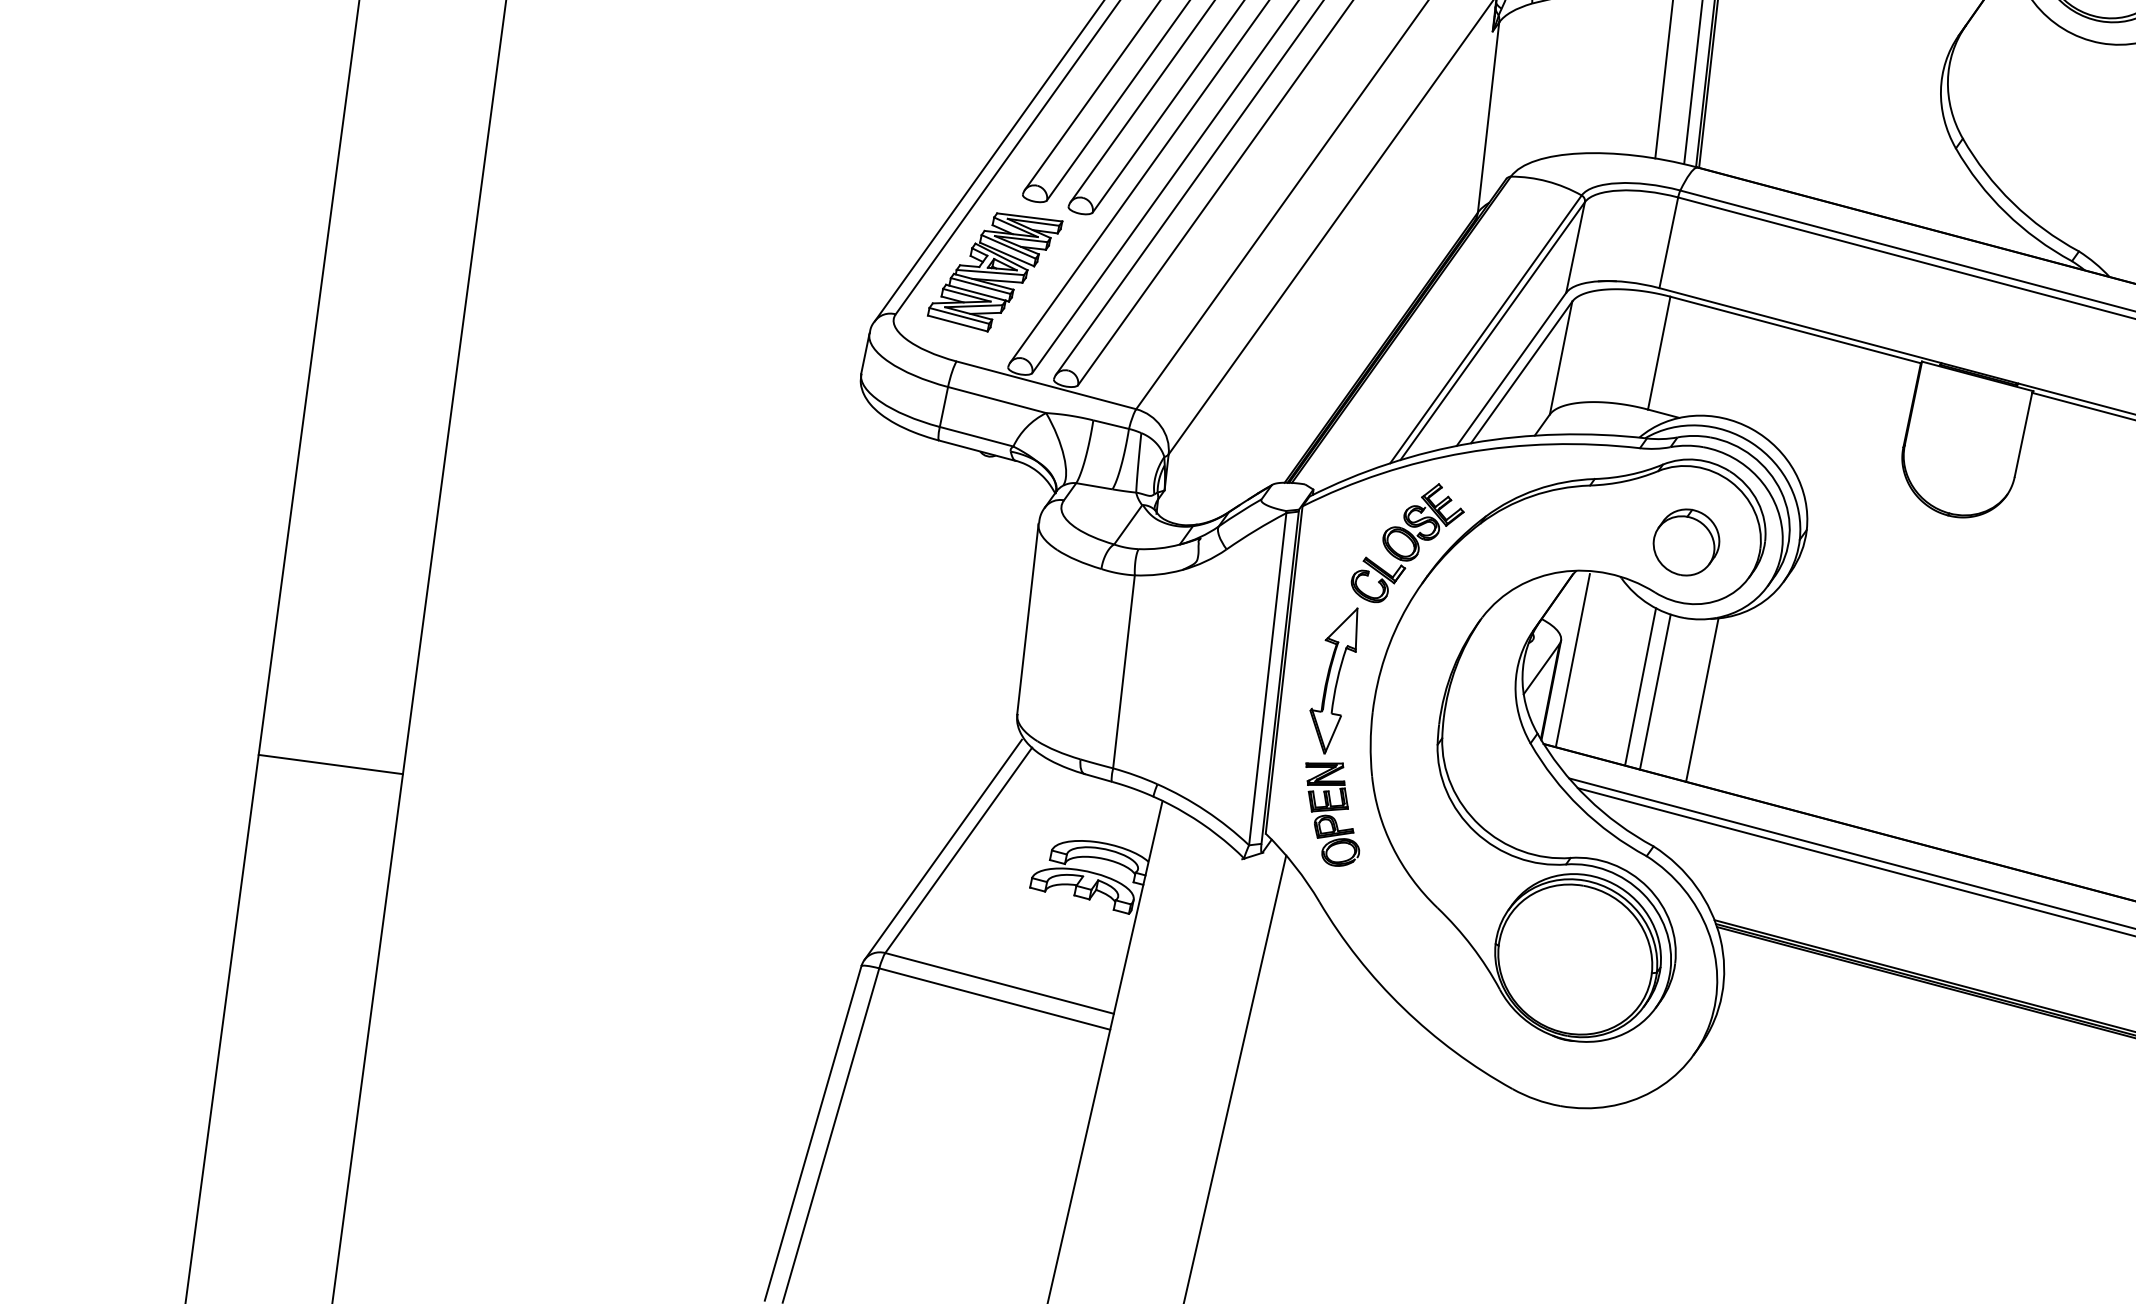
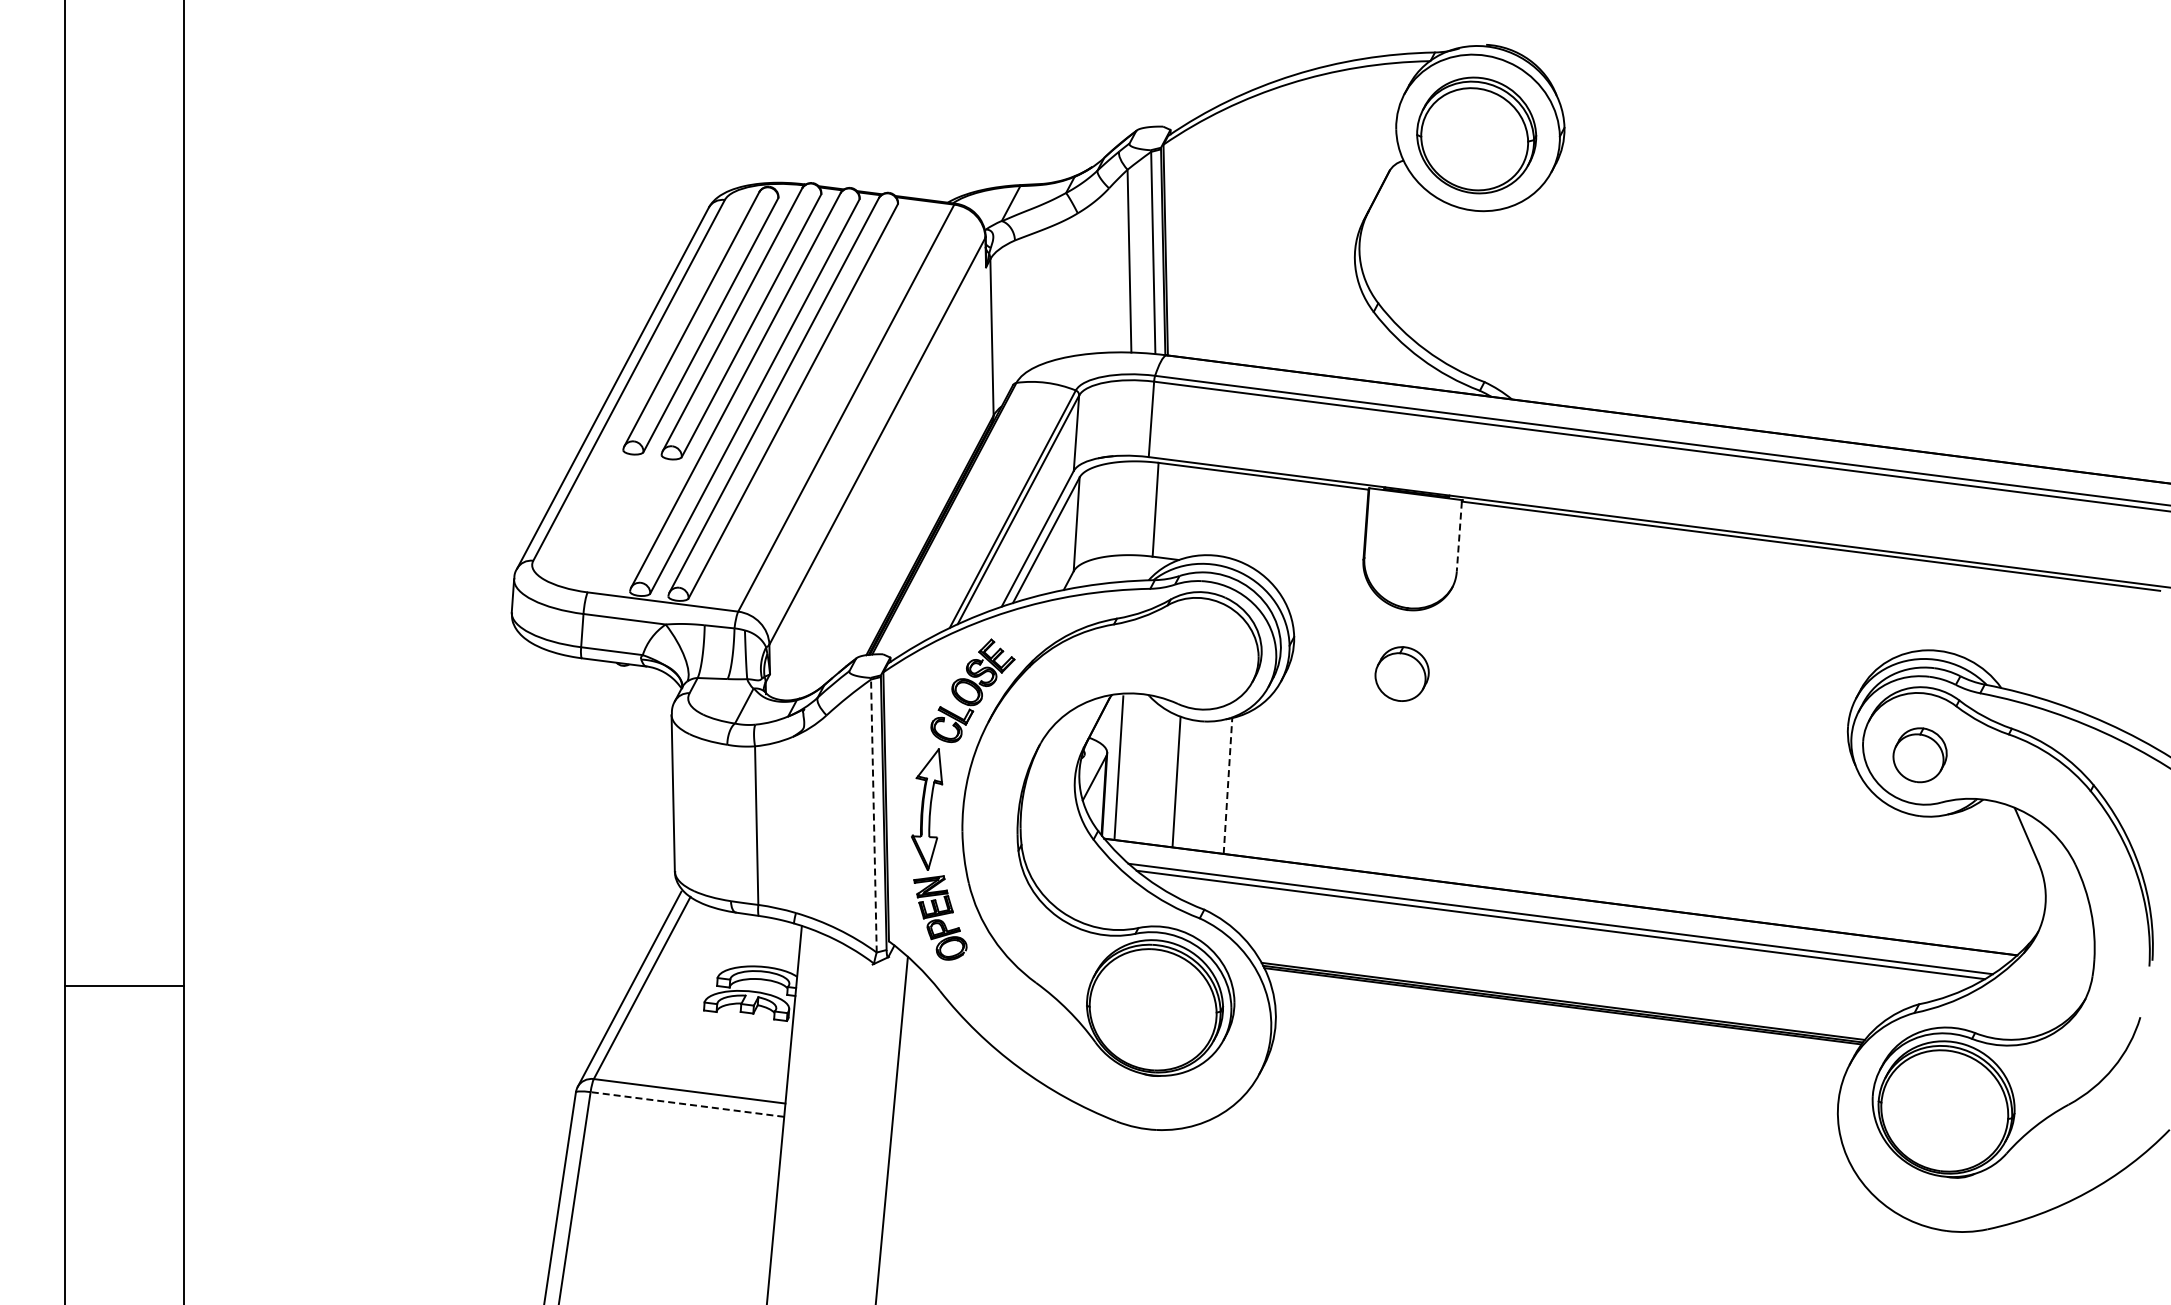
part: (994, 271) -> (608, 515), removed
line: (2023, 436) -> (1459, 537), solid -> dashed
part: (1685, 541) -> (1401, 673), moved
line: (1267, 679) -> (873, 816), solid -> dashed
line: (1655, 692) -> (1189, 784), removed
line: (1703, 699) -> (1228, 785), solid -> dashed
line: (994, 999) -> (687, 1104), solid -> dashed

